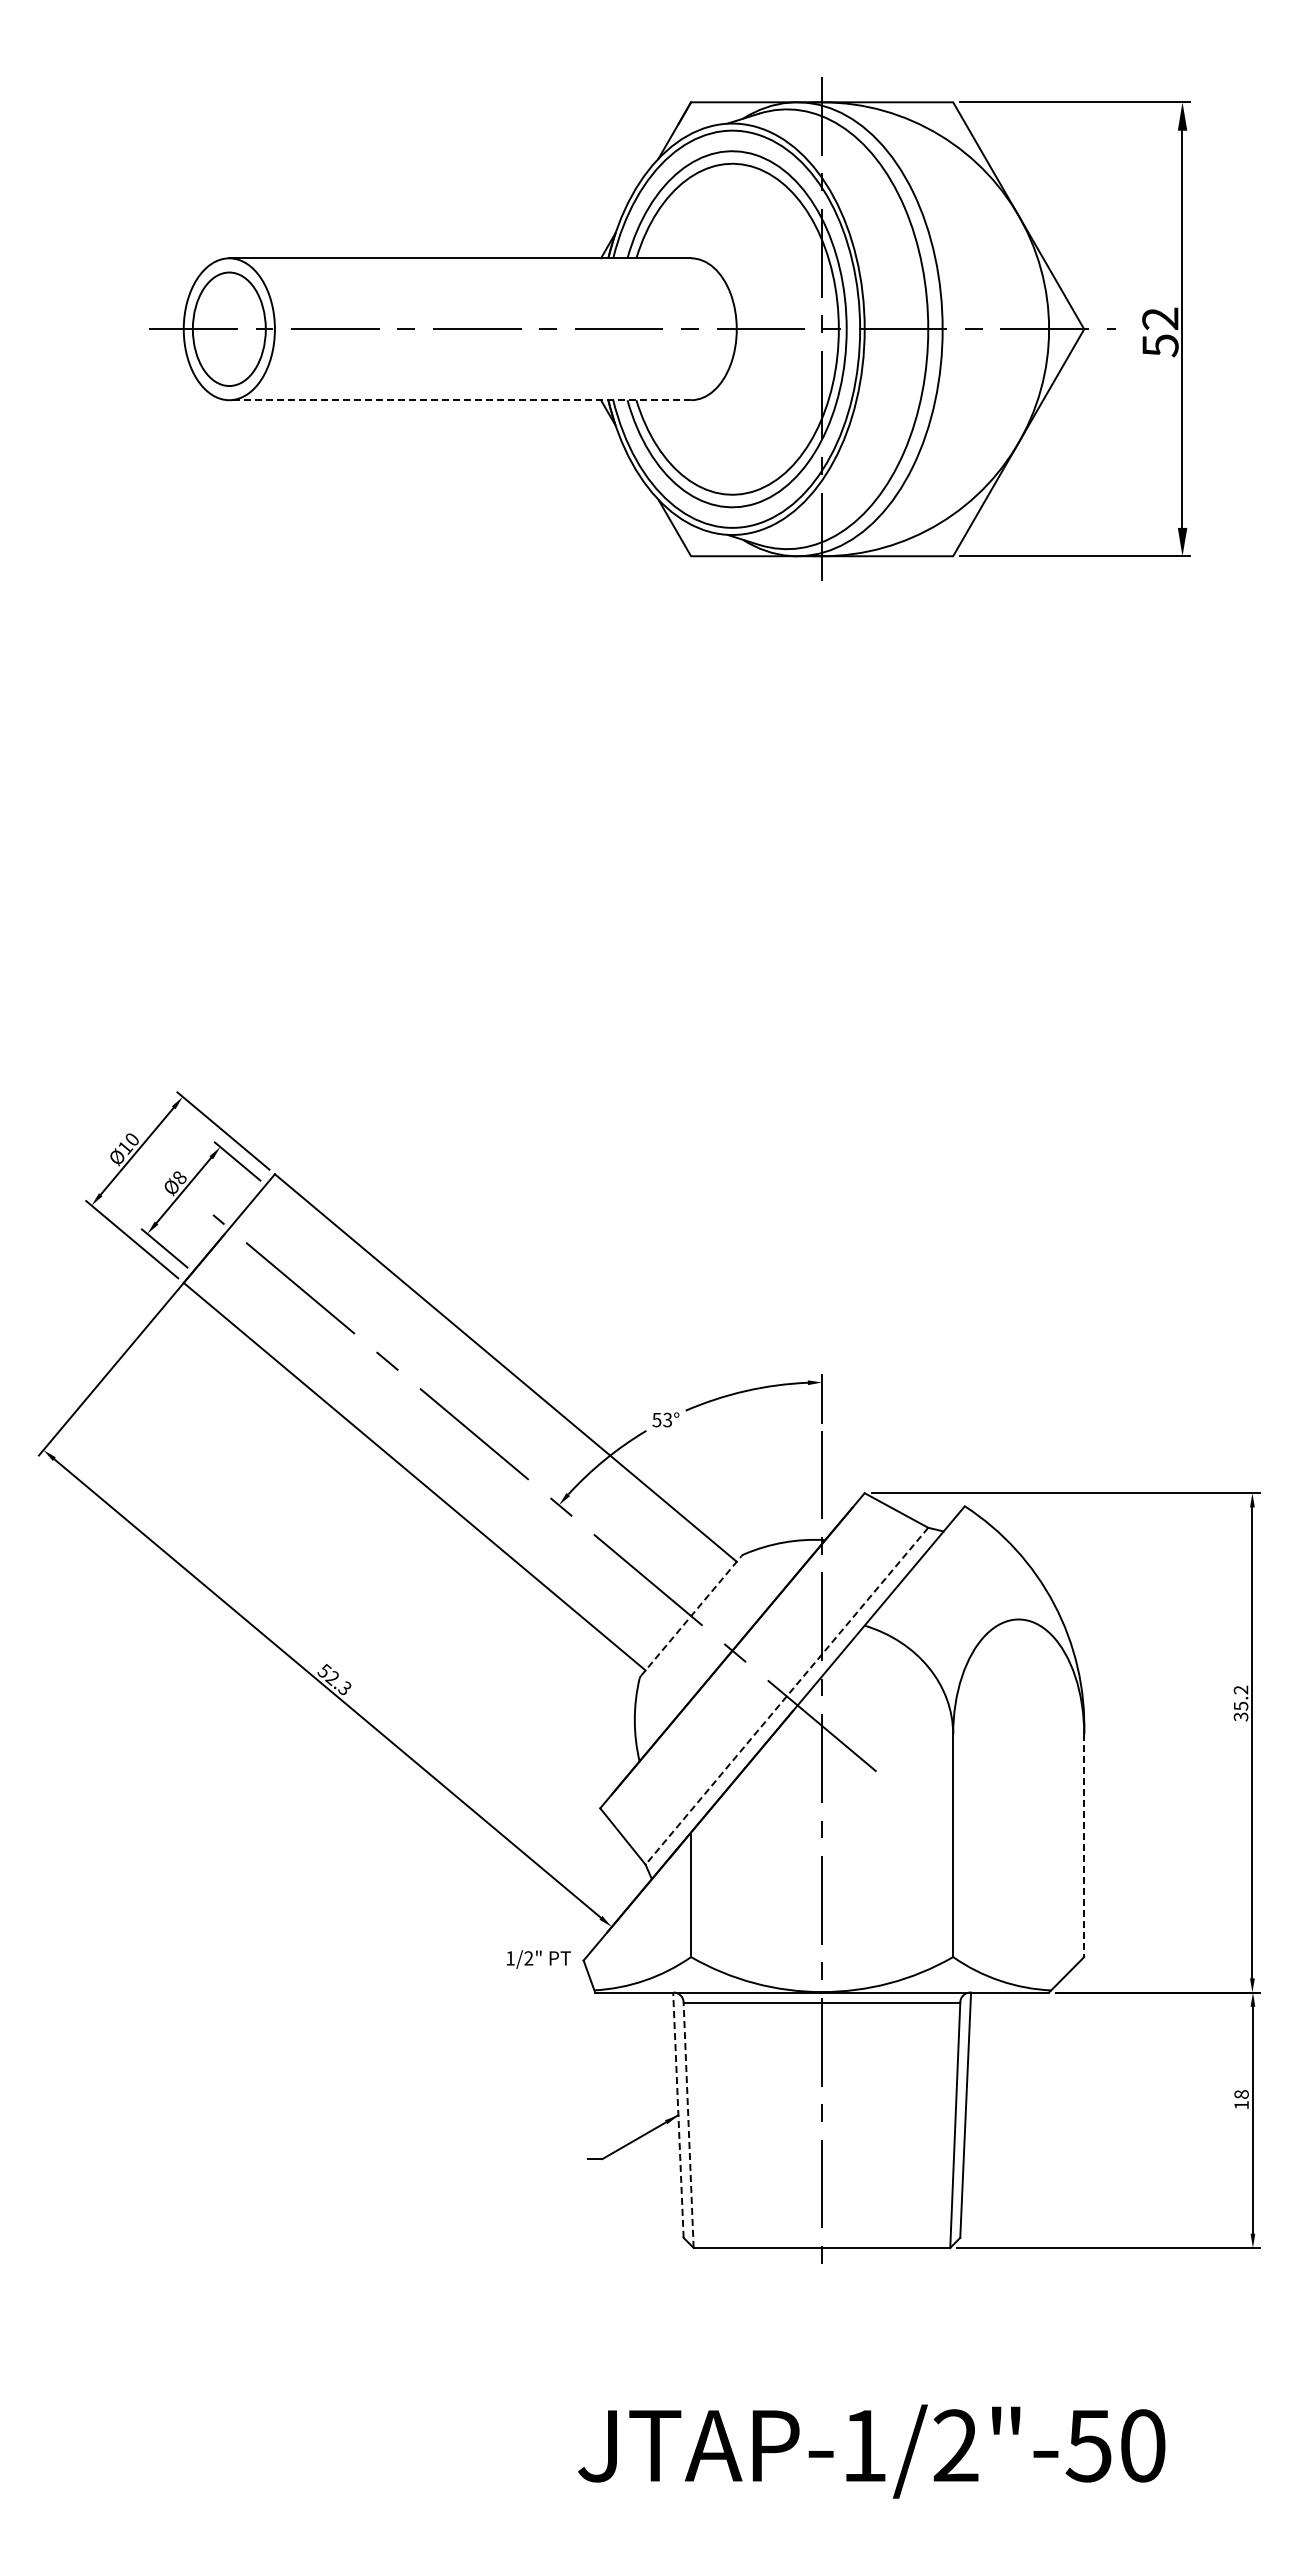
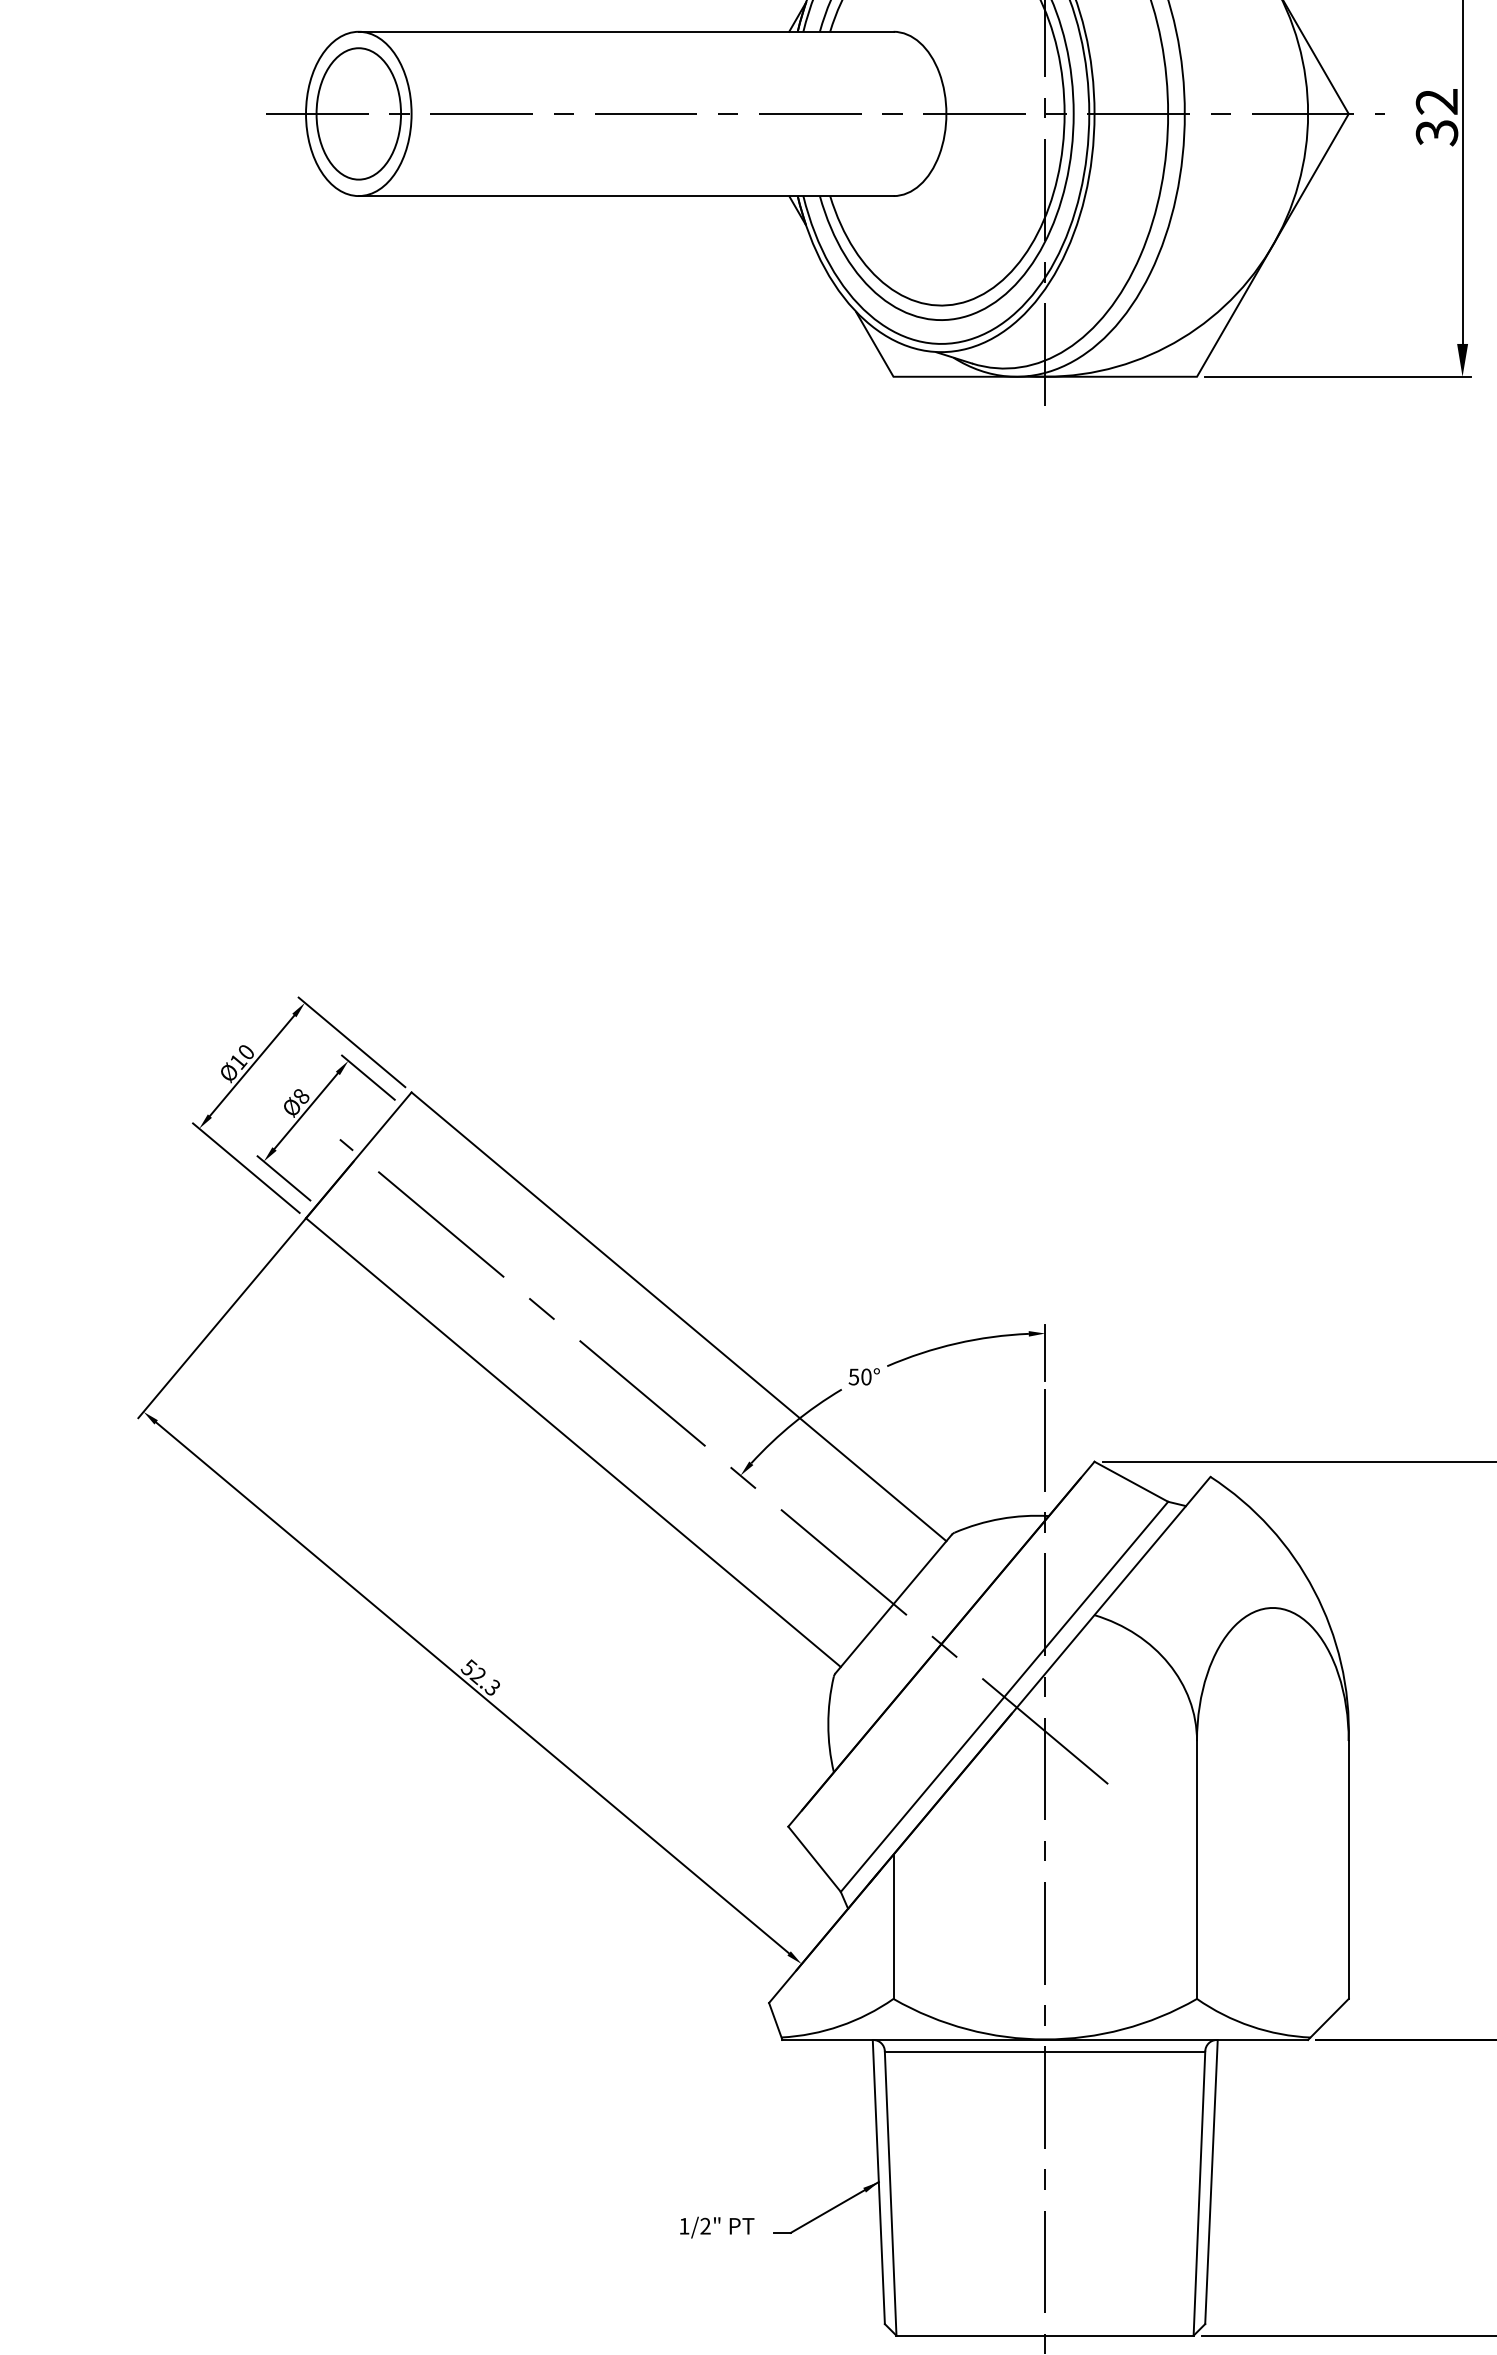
text: (1160, 345) -> (1437, 132), 52 -> 32
line: (460, 400) -> (626, 196), dashed -> solid
text: (667, 1419) -> (866, 1376), 53° -> 50°
line: (691, 1615) -> (893, 1603), dashed -> solid
line: (786, 1696) -> (1003, 1697), dashed -> solid
line: (1084, 1846) -> (1349, 1870), dashed -> solid
text: (538, 1959) -> (716, 2227), moved
line: (678, 2115) -> (878, 2182), dashed -> solid
line: (688, 2125) -> (890, 2193), dashed -> solid

